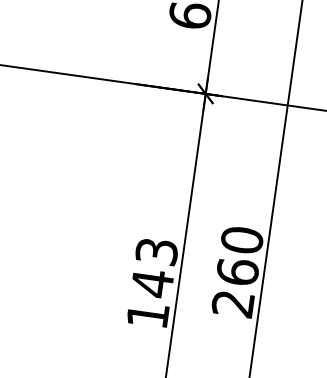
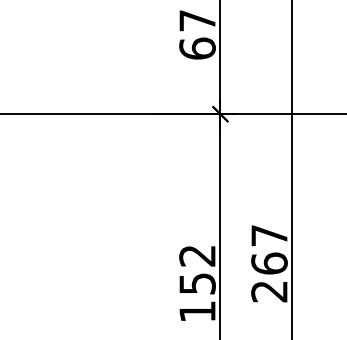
text: (242, 239) -> (269, 235), 260 -> 267
text: (154, 268) -> (197, 270), 143 -> 152

